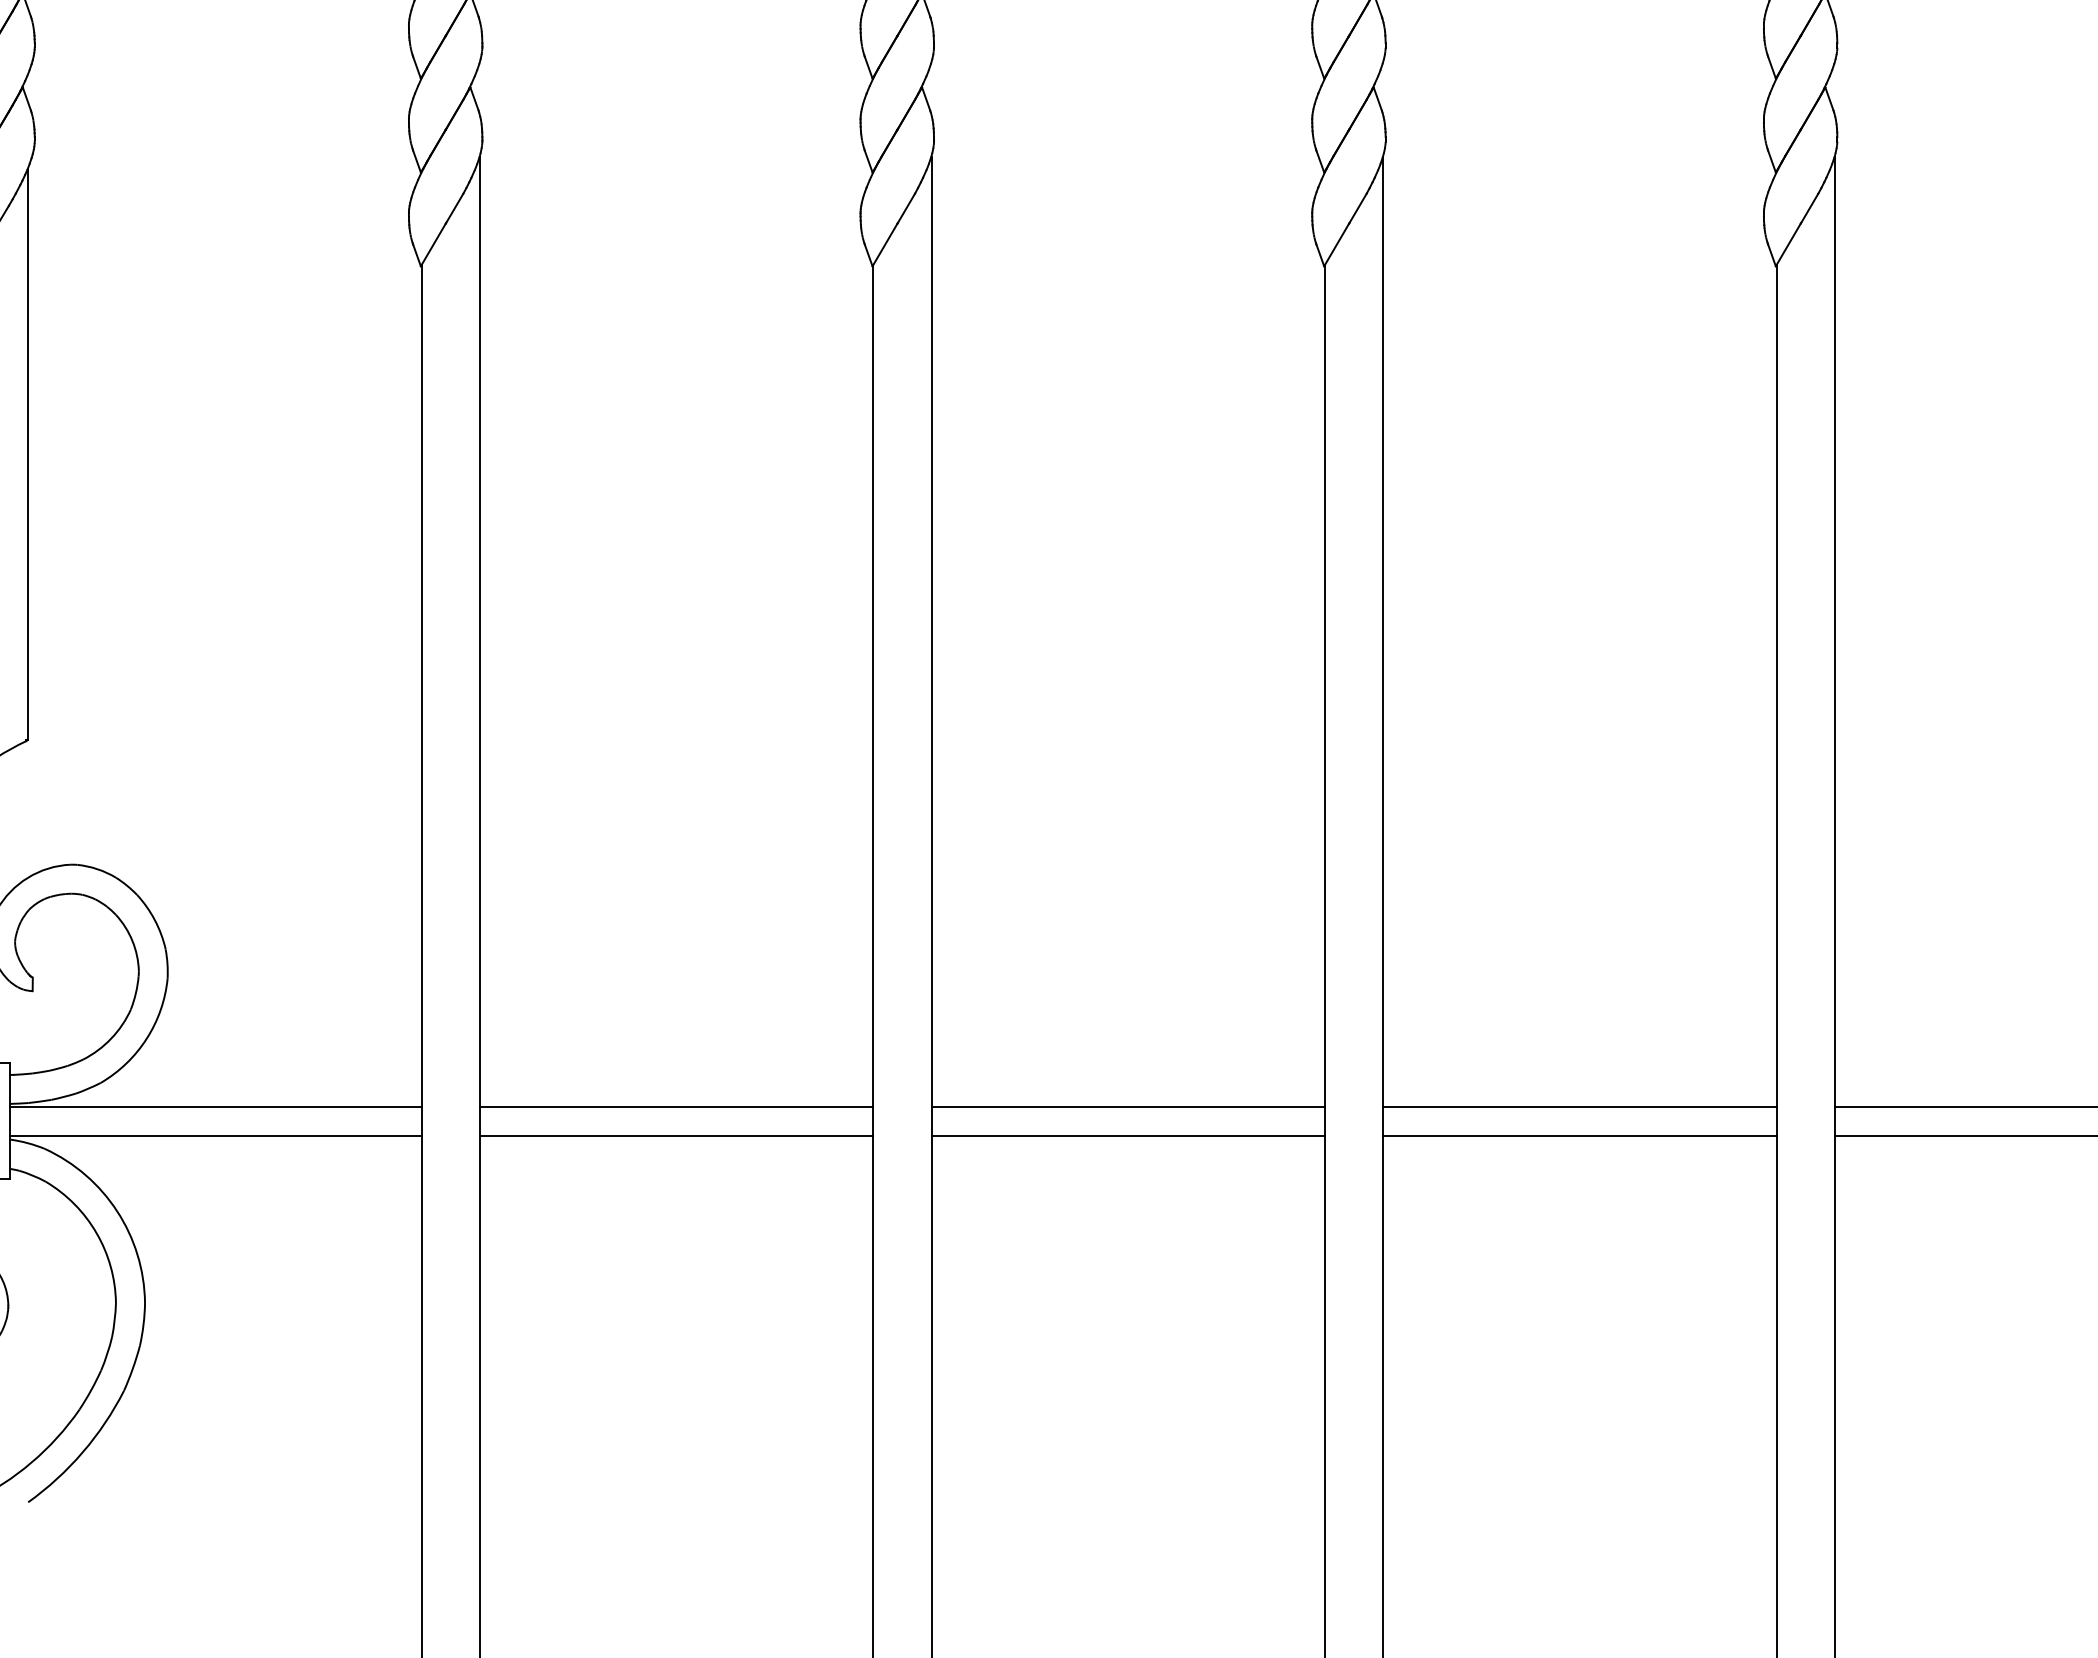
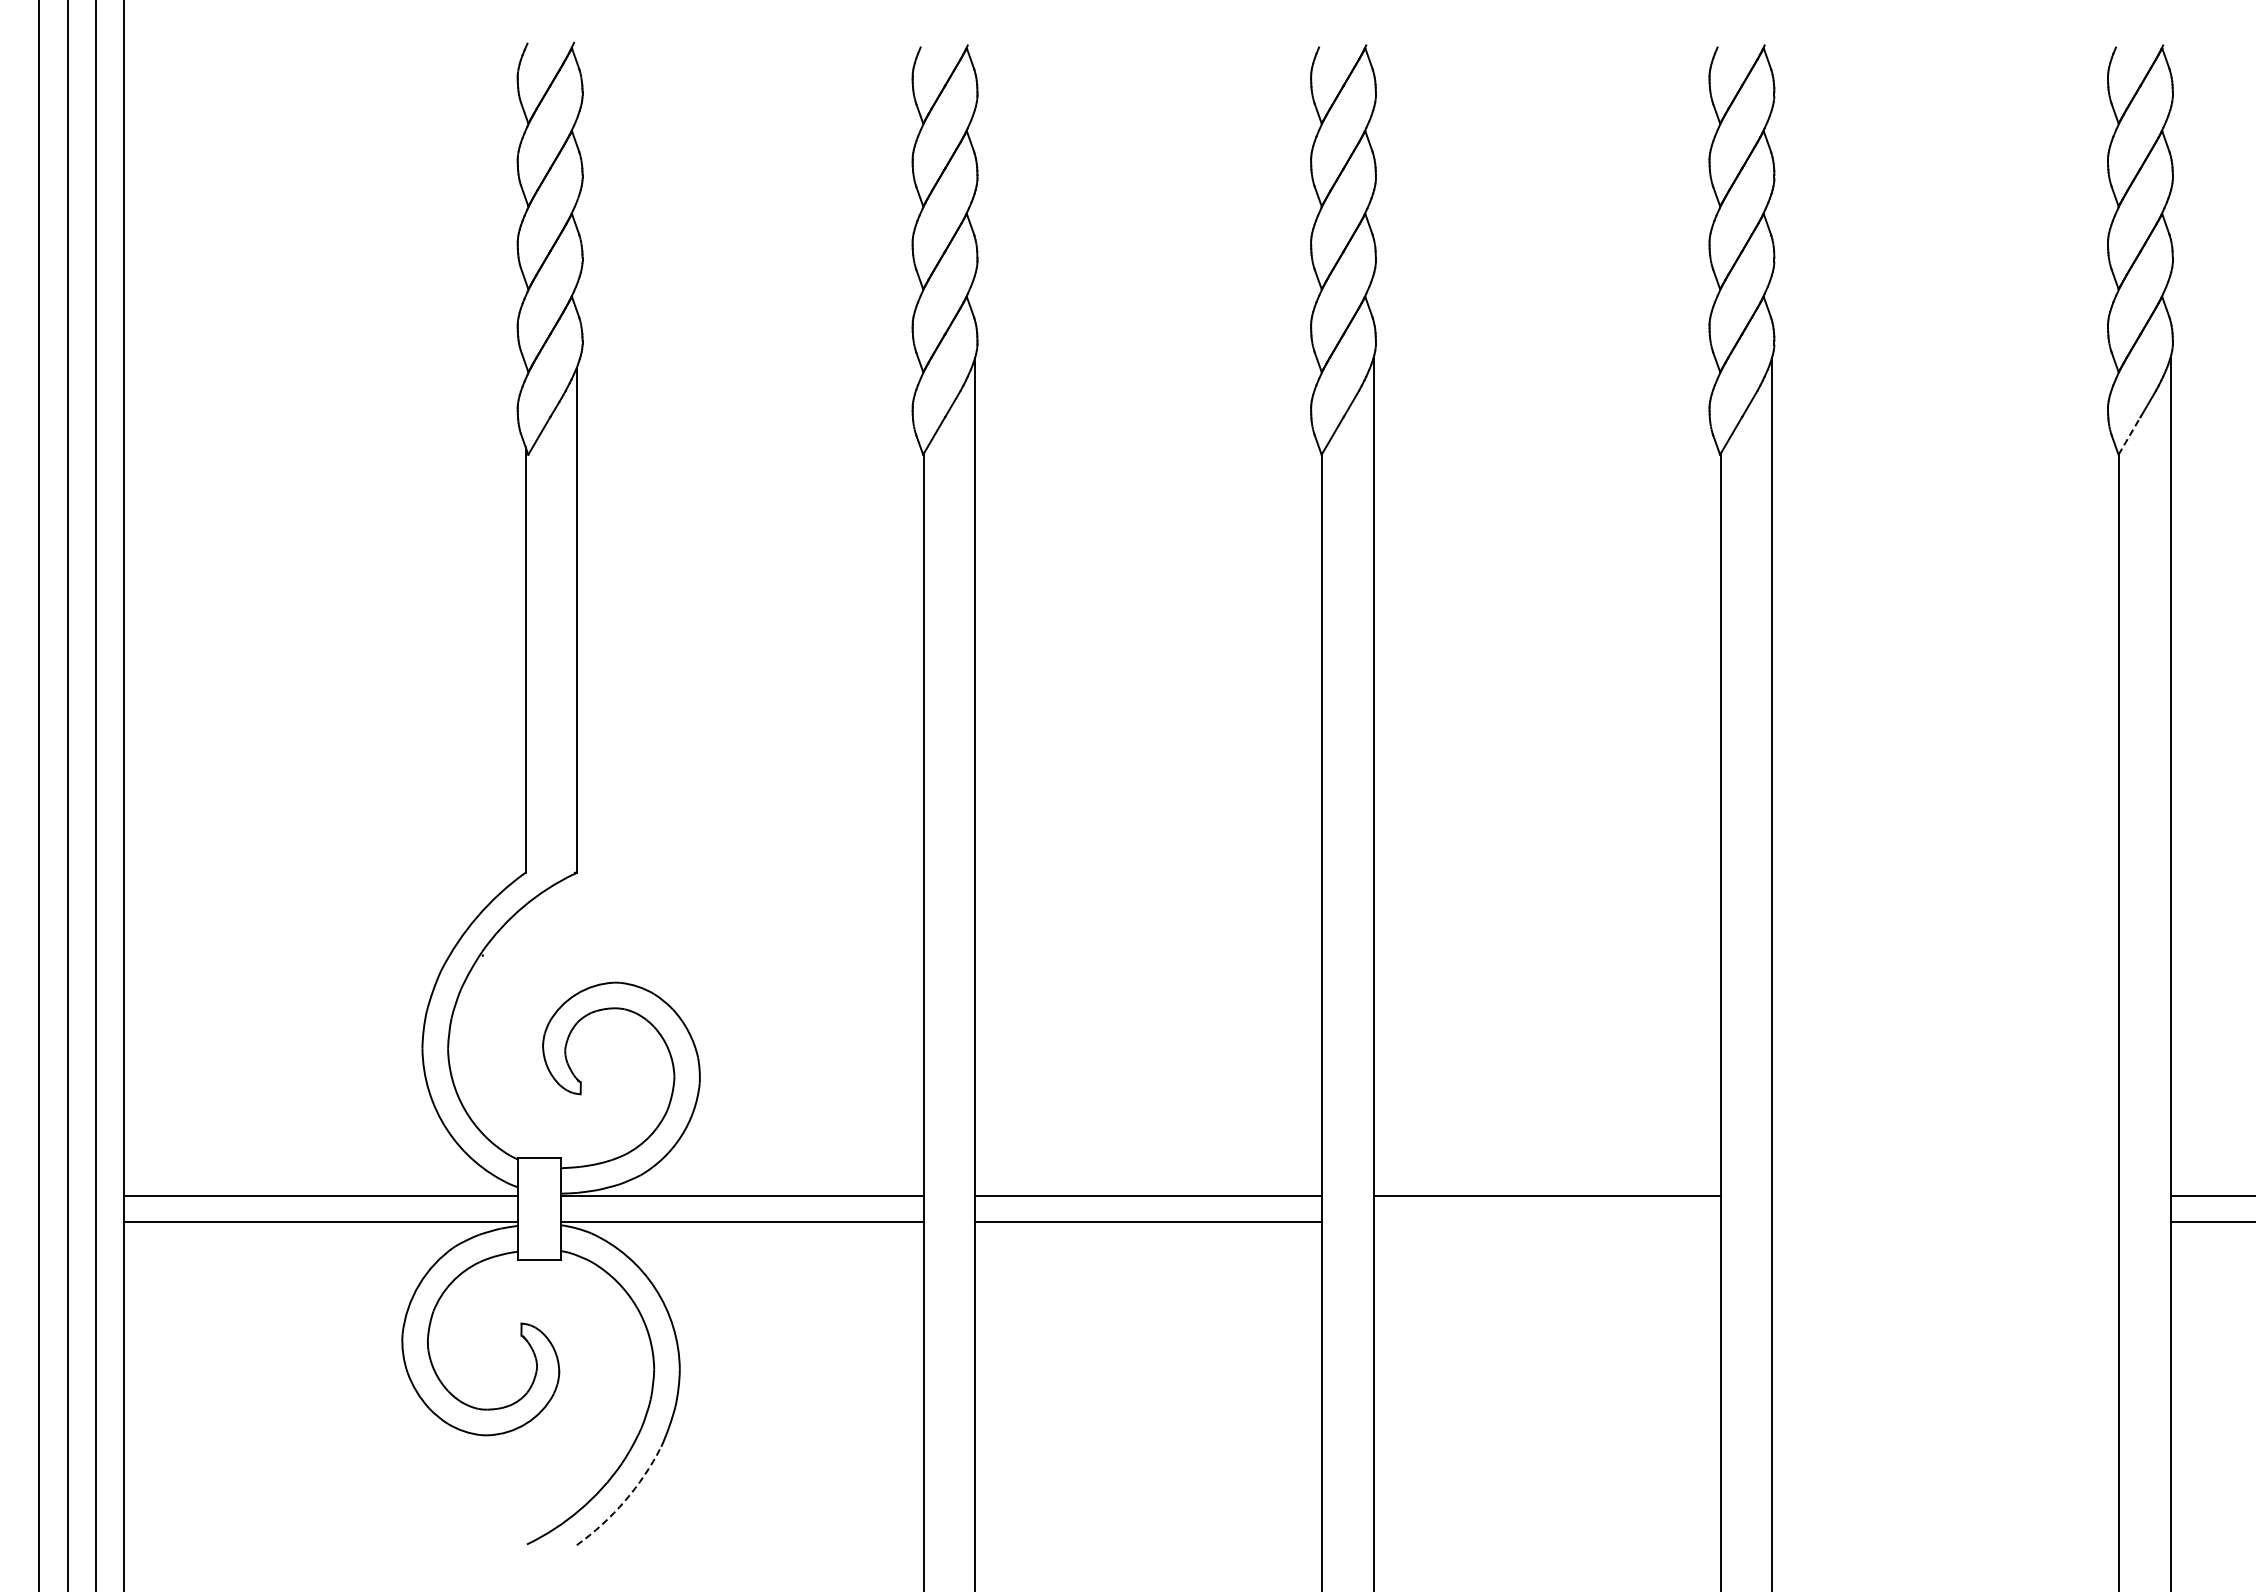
line: (1788, 245) -> (2129, 436), solid -> dashed
line: (1579, 1107) -> (1945, 1196), removed
line: (1127, 1135) -> (1546, 1221), removed
line: (1579, 1135) -> (1945, 1221), removed
arc: (82, 1452) -> (624, 1501), solid -> dashed

